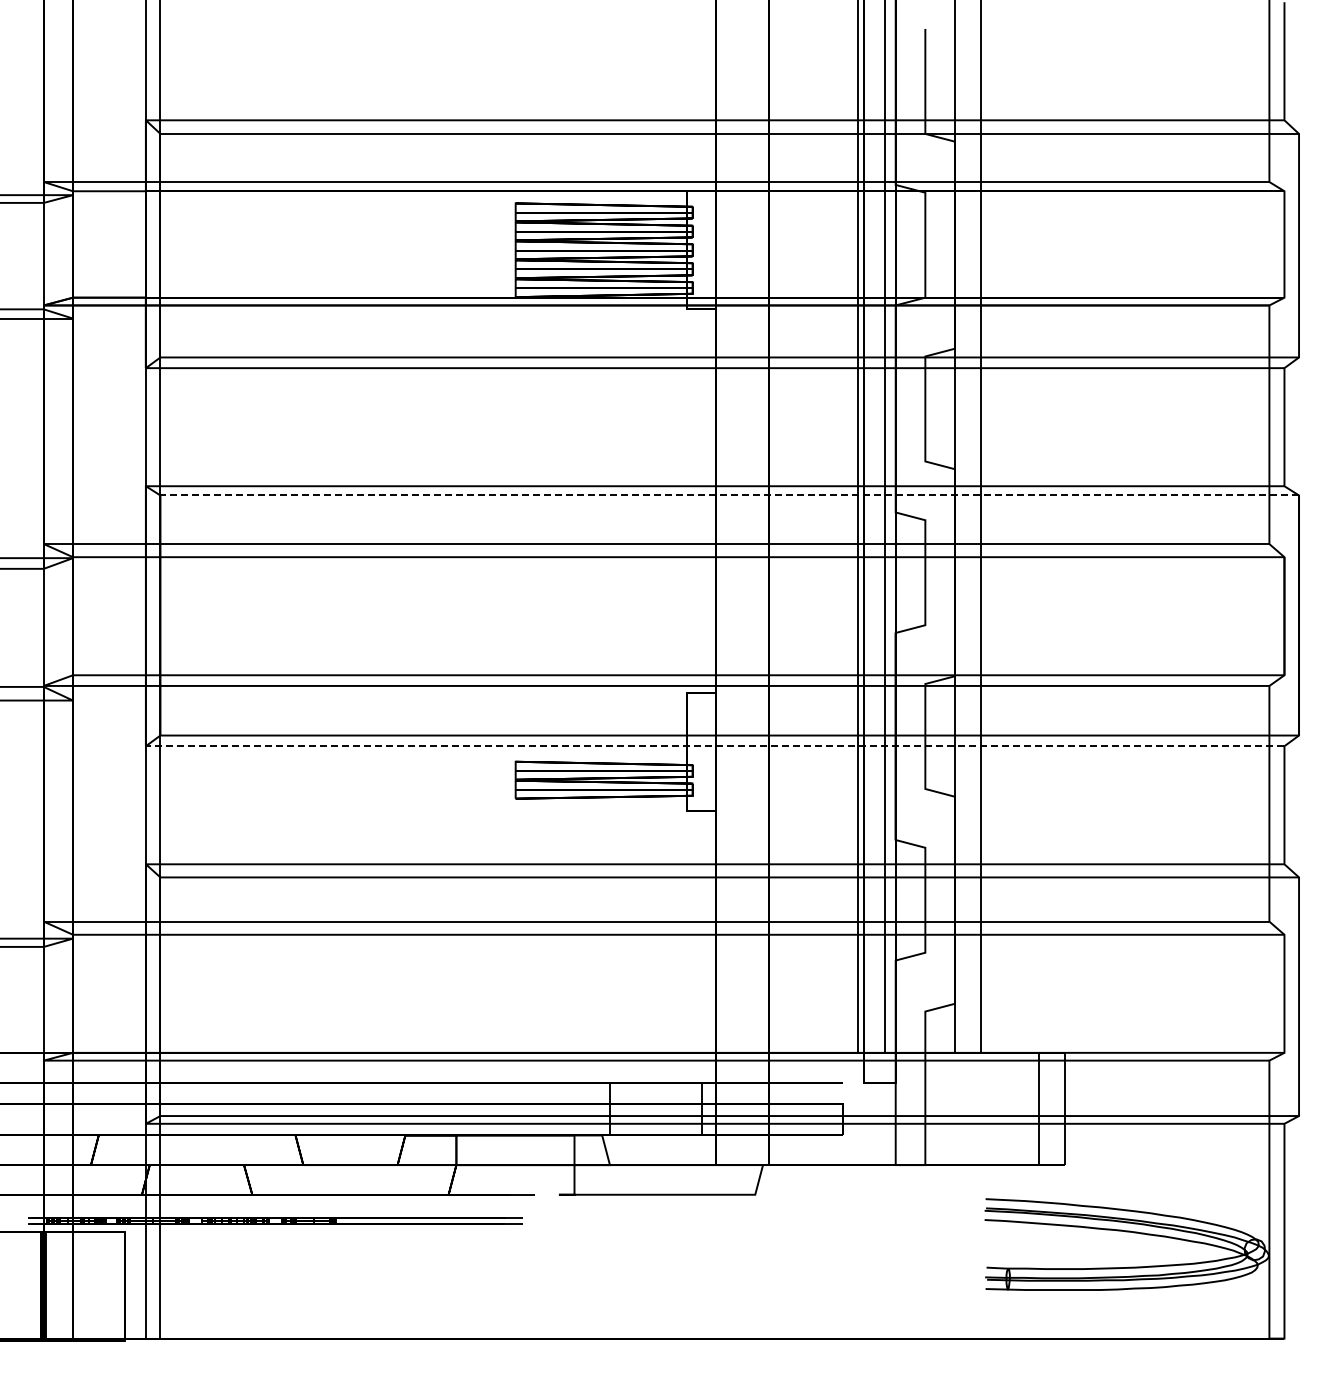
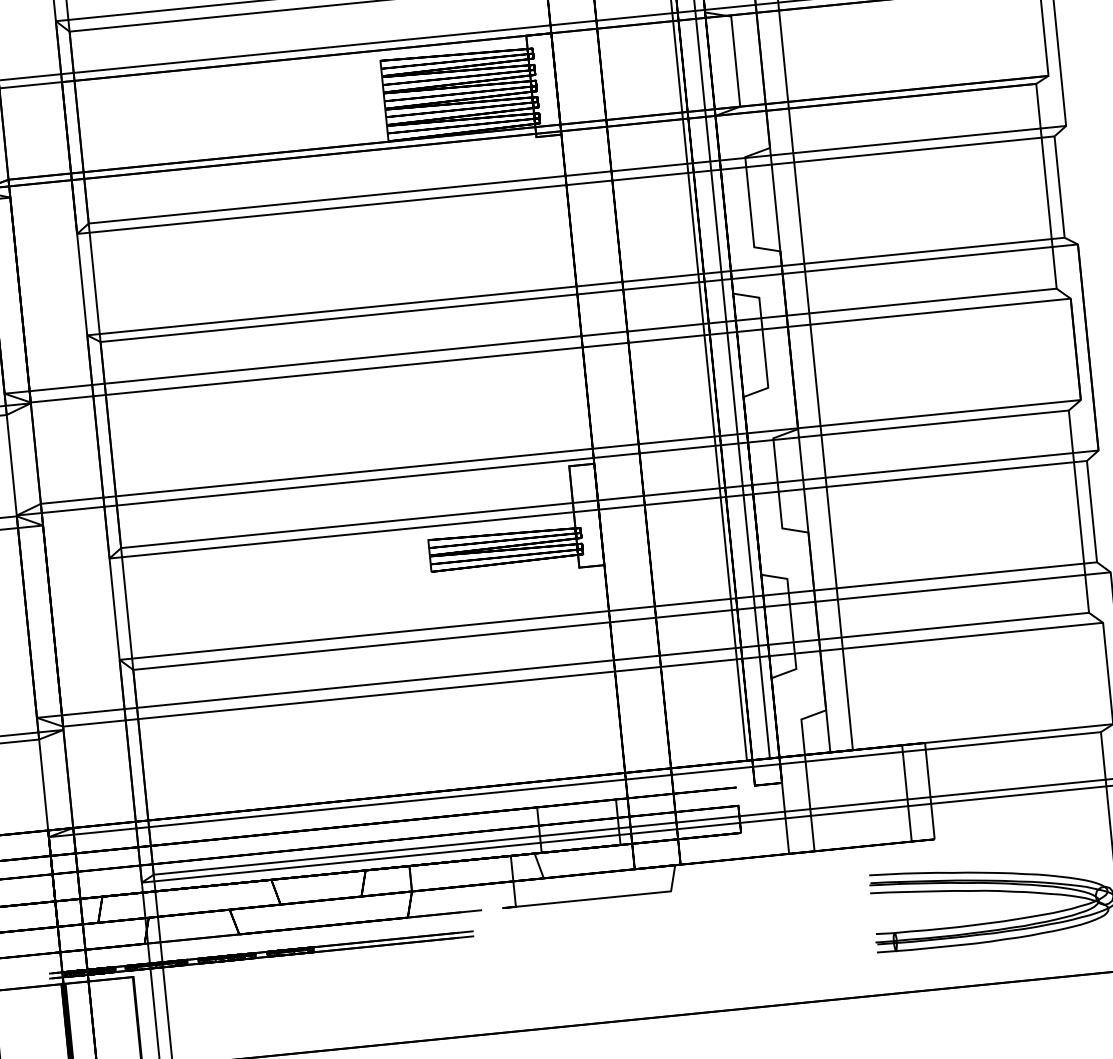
line: (729, 495) -> (589, 293), dashed -> solid
line: (714, 746) -> (597, 510), dashed -> solid

